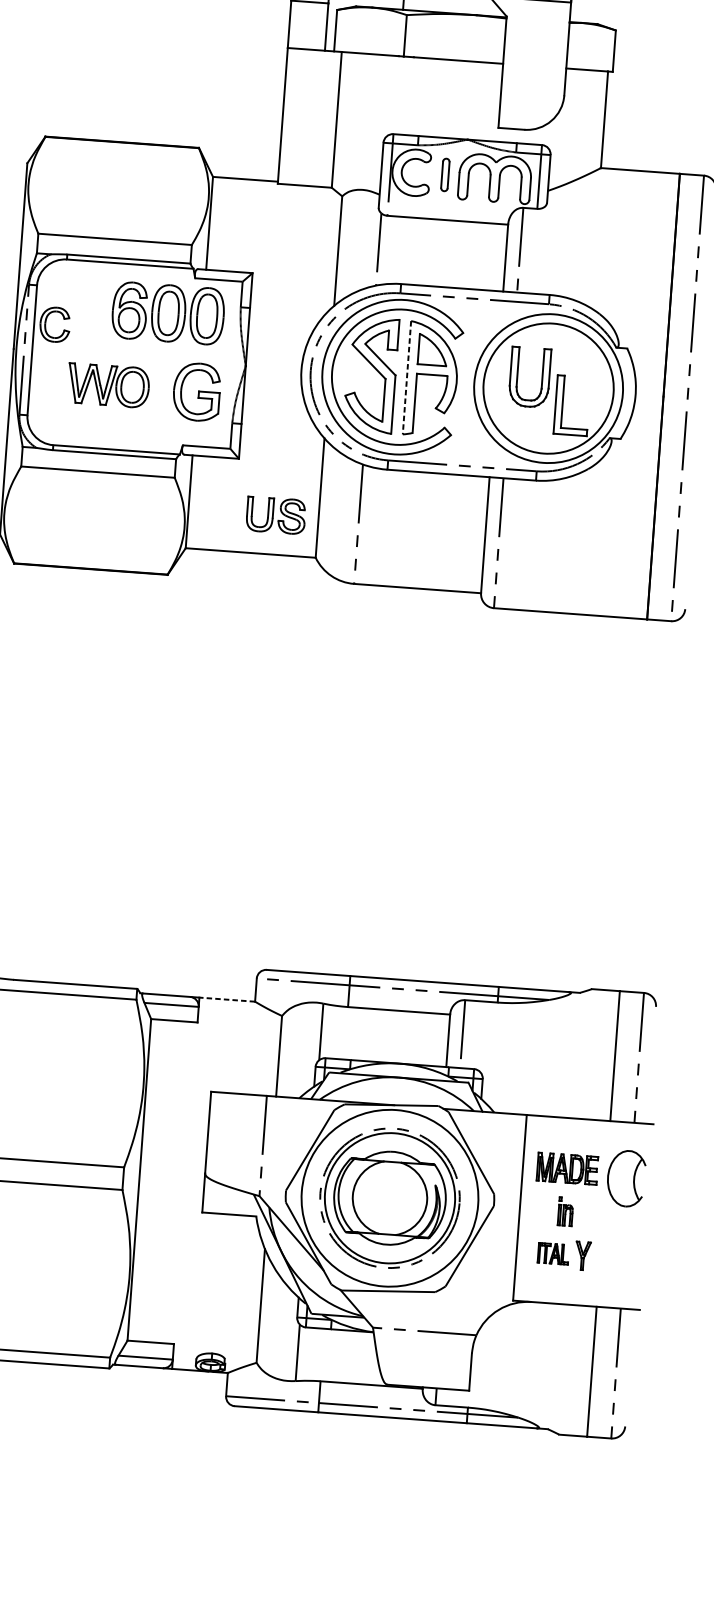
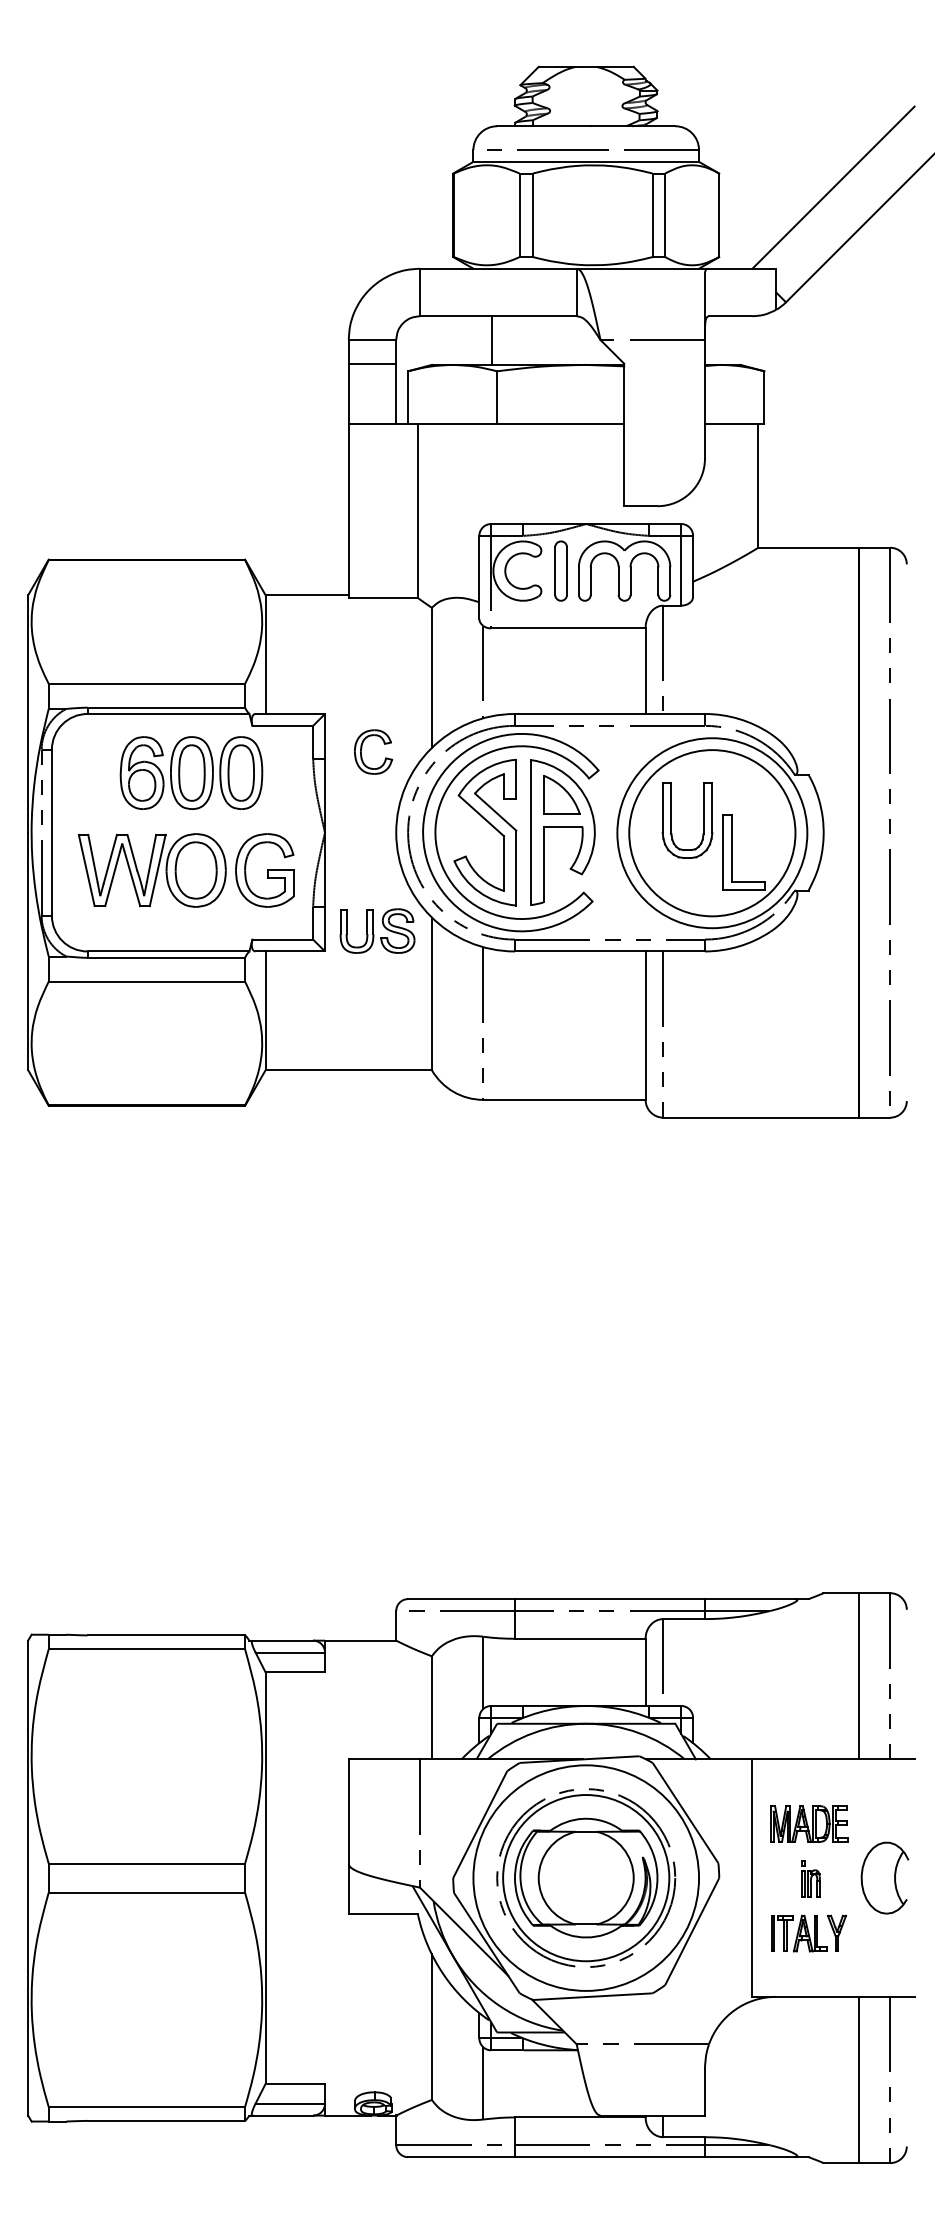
part: (444, 174) -> (560, 570), size x1.43
part: (168, 312) -> (191, 772), moved
part: (46, 321) -> (362, 748), moved
line: (407, 378) -> (531, 833), dashed -> solid
part: (107, 385) -> (151, 870), size x1.43
part: (276, 515) -> (377, 930), moved
line: (227, 999) -> (360, 1640), dashed -> solid
part: (625, 1178) -> (884, 1877), moved
part: (553, 1253) -> (799, 1933), size x1.43

